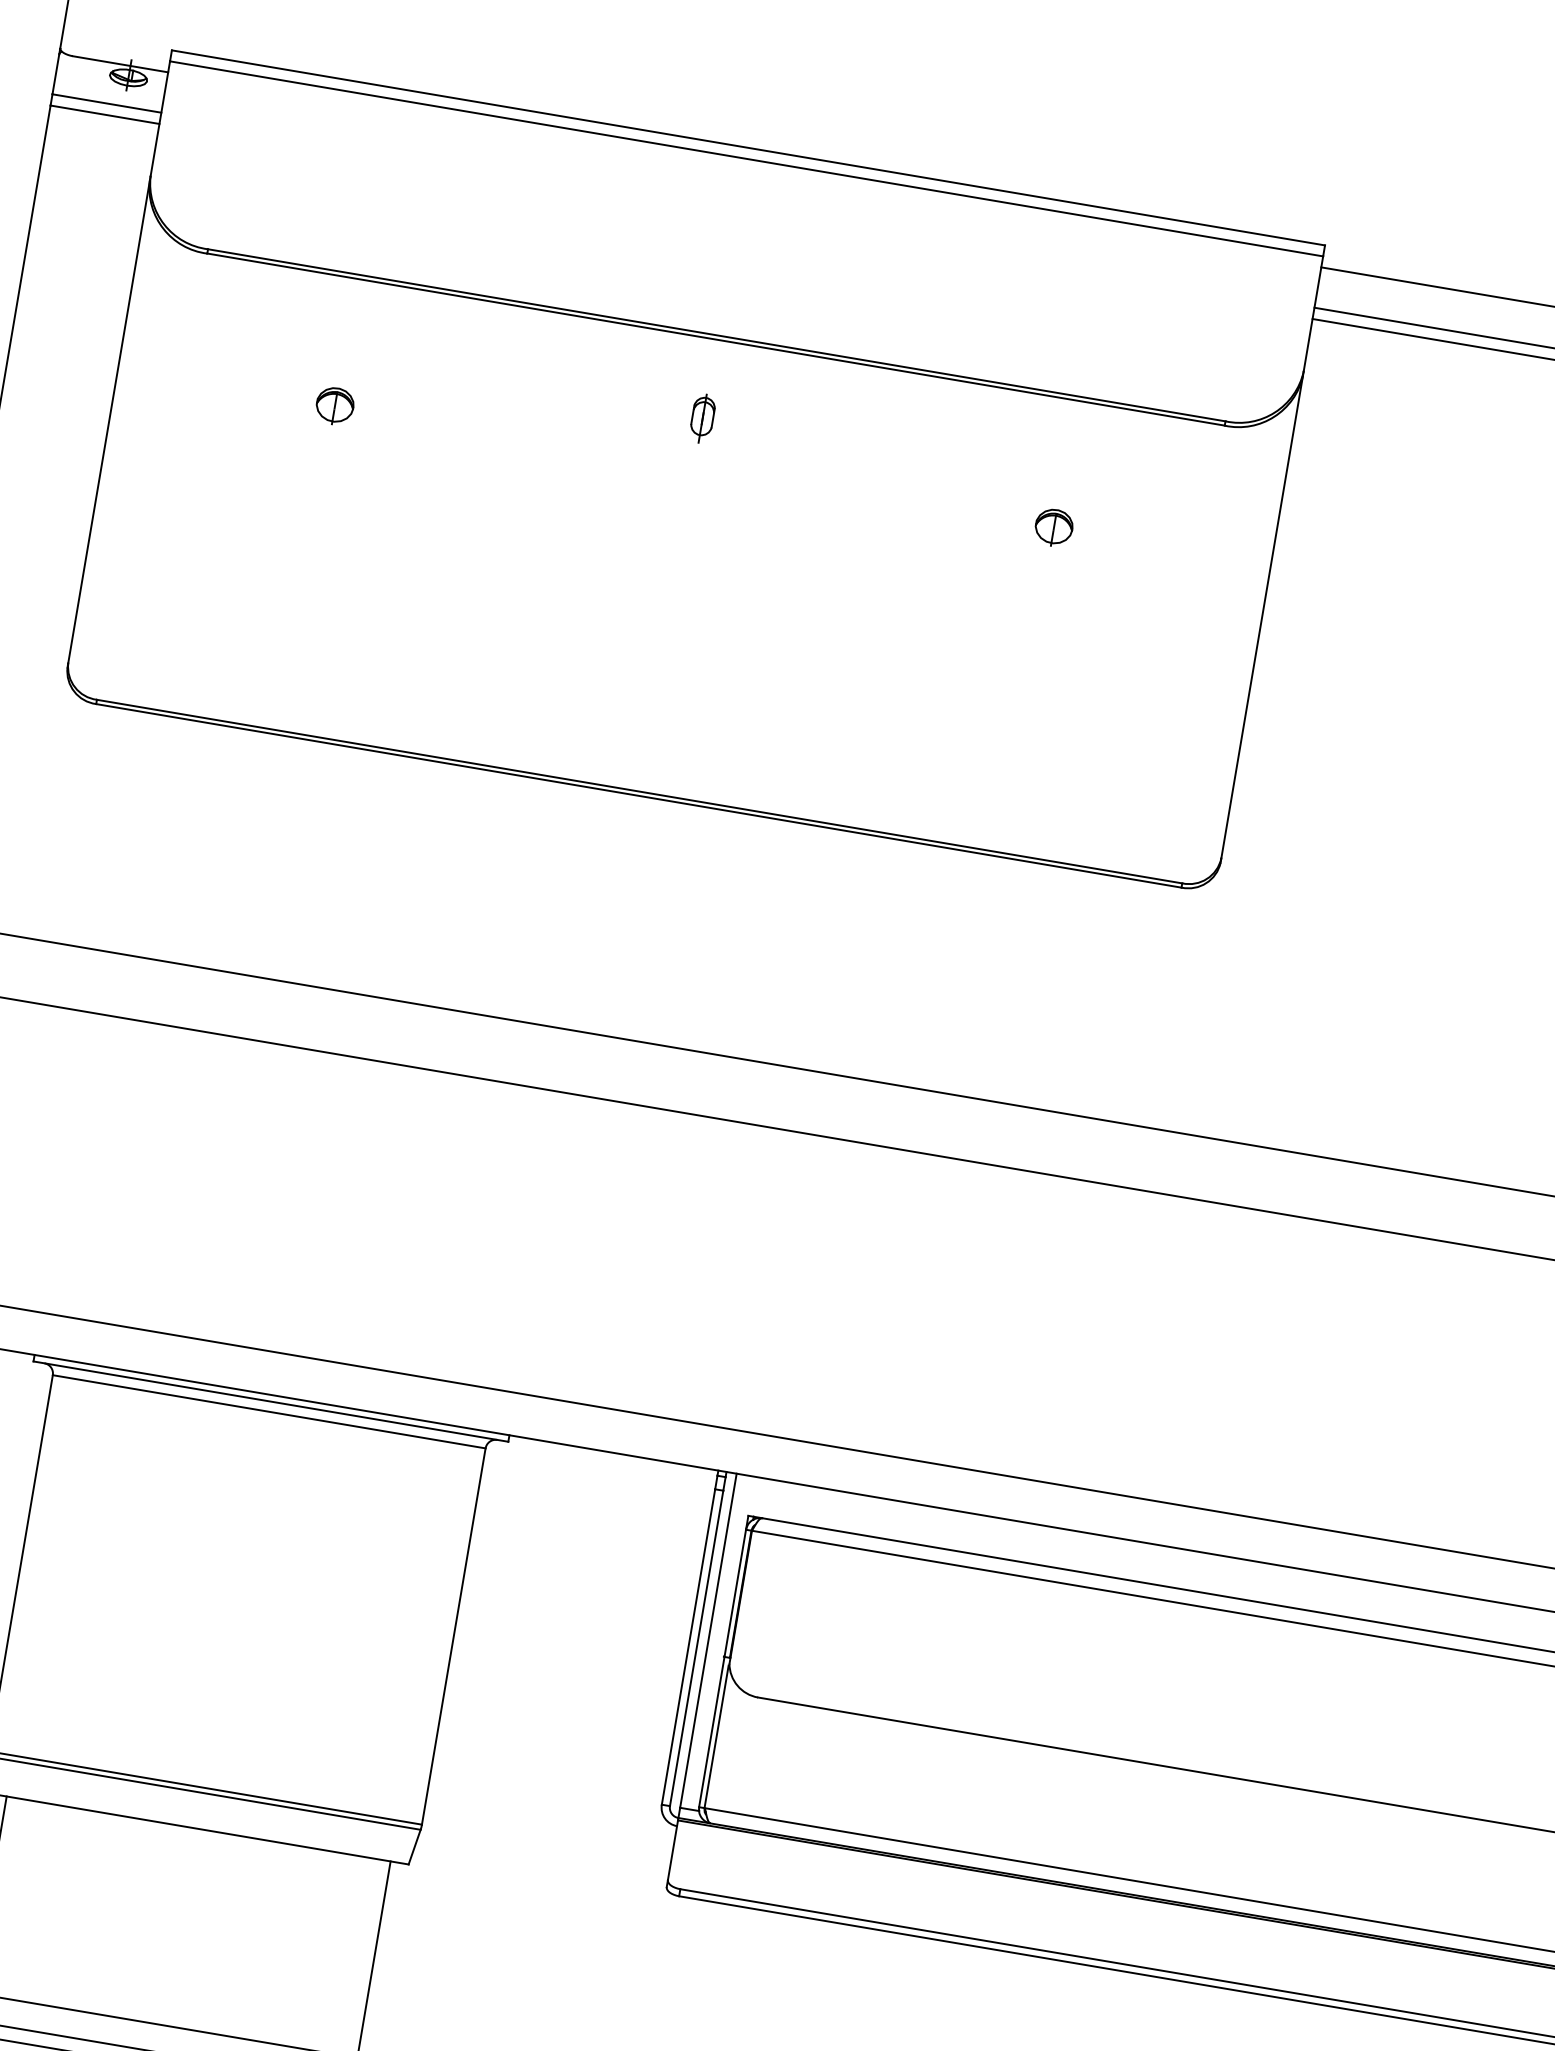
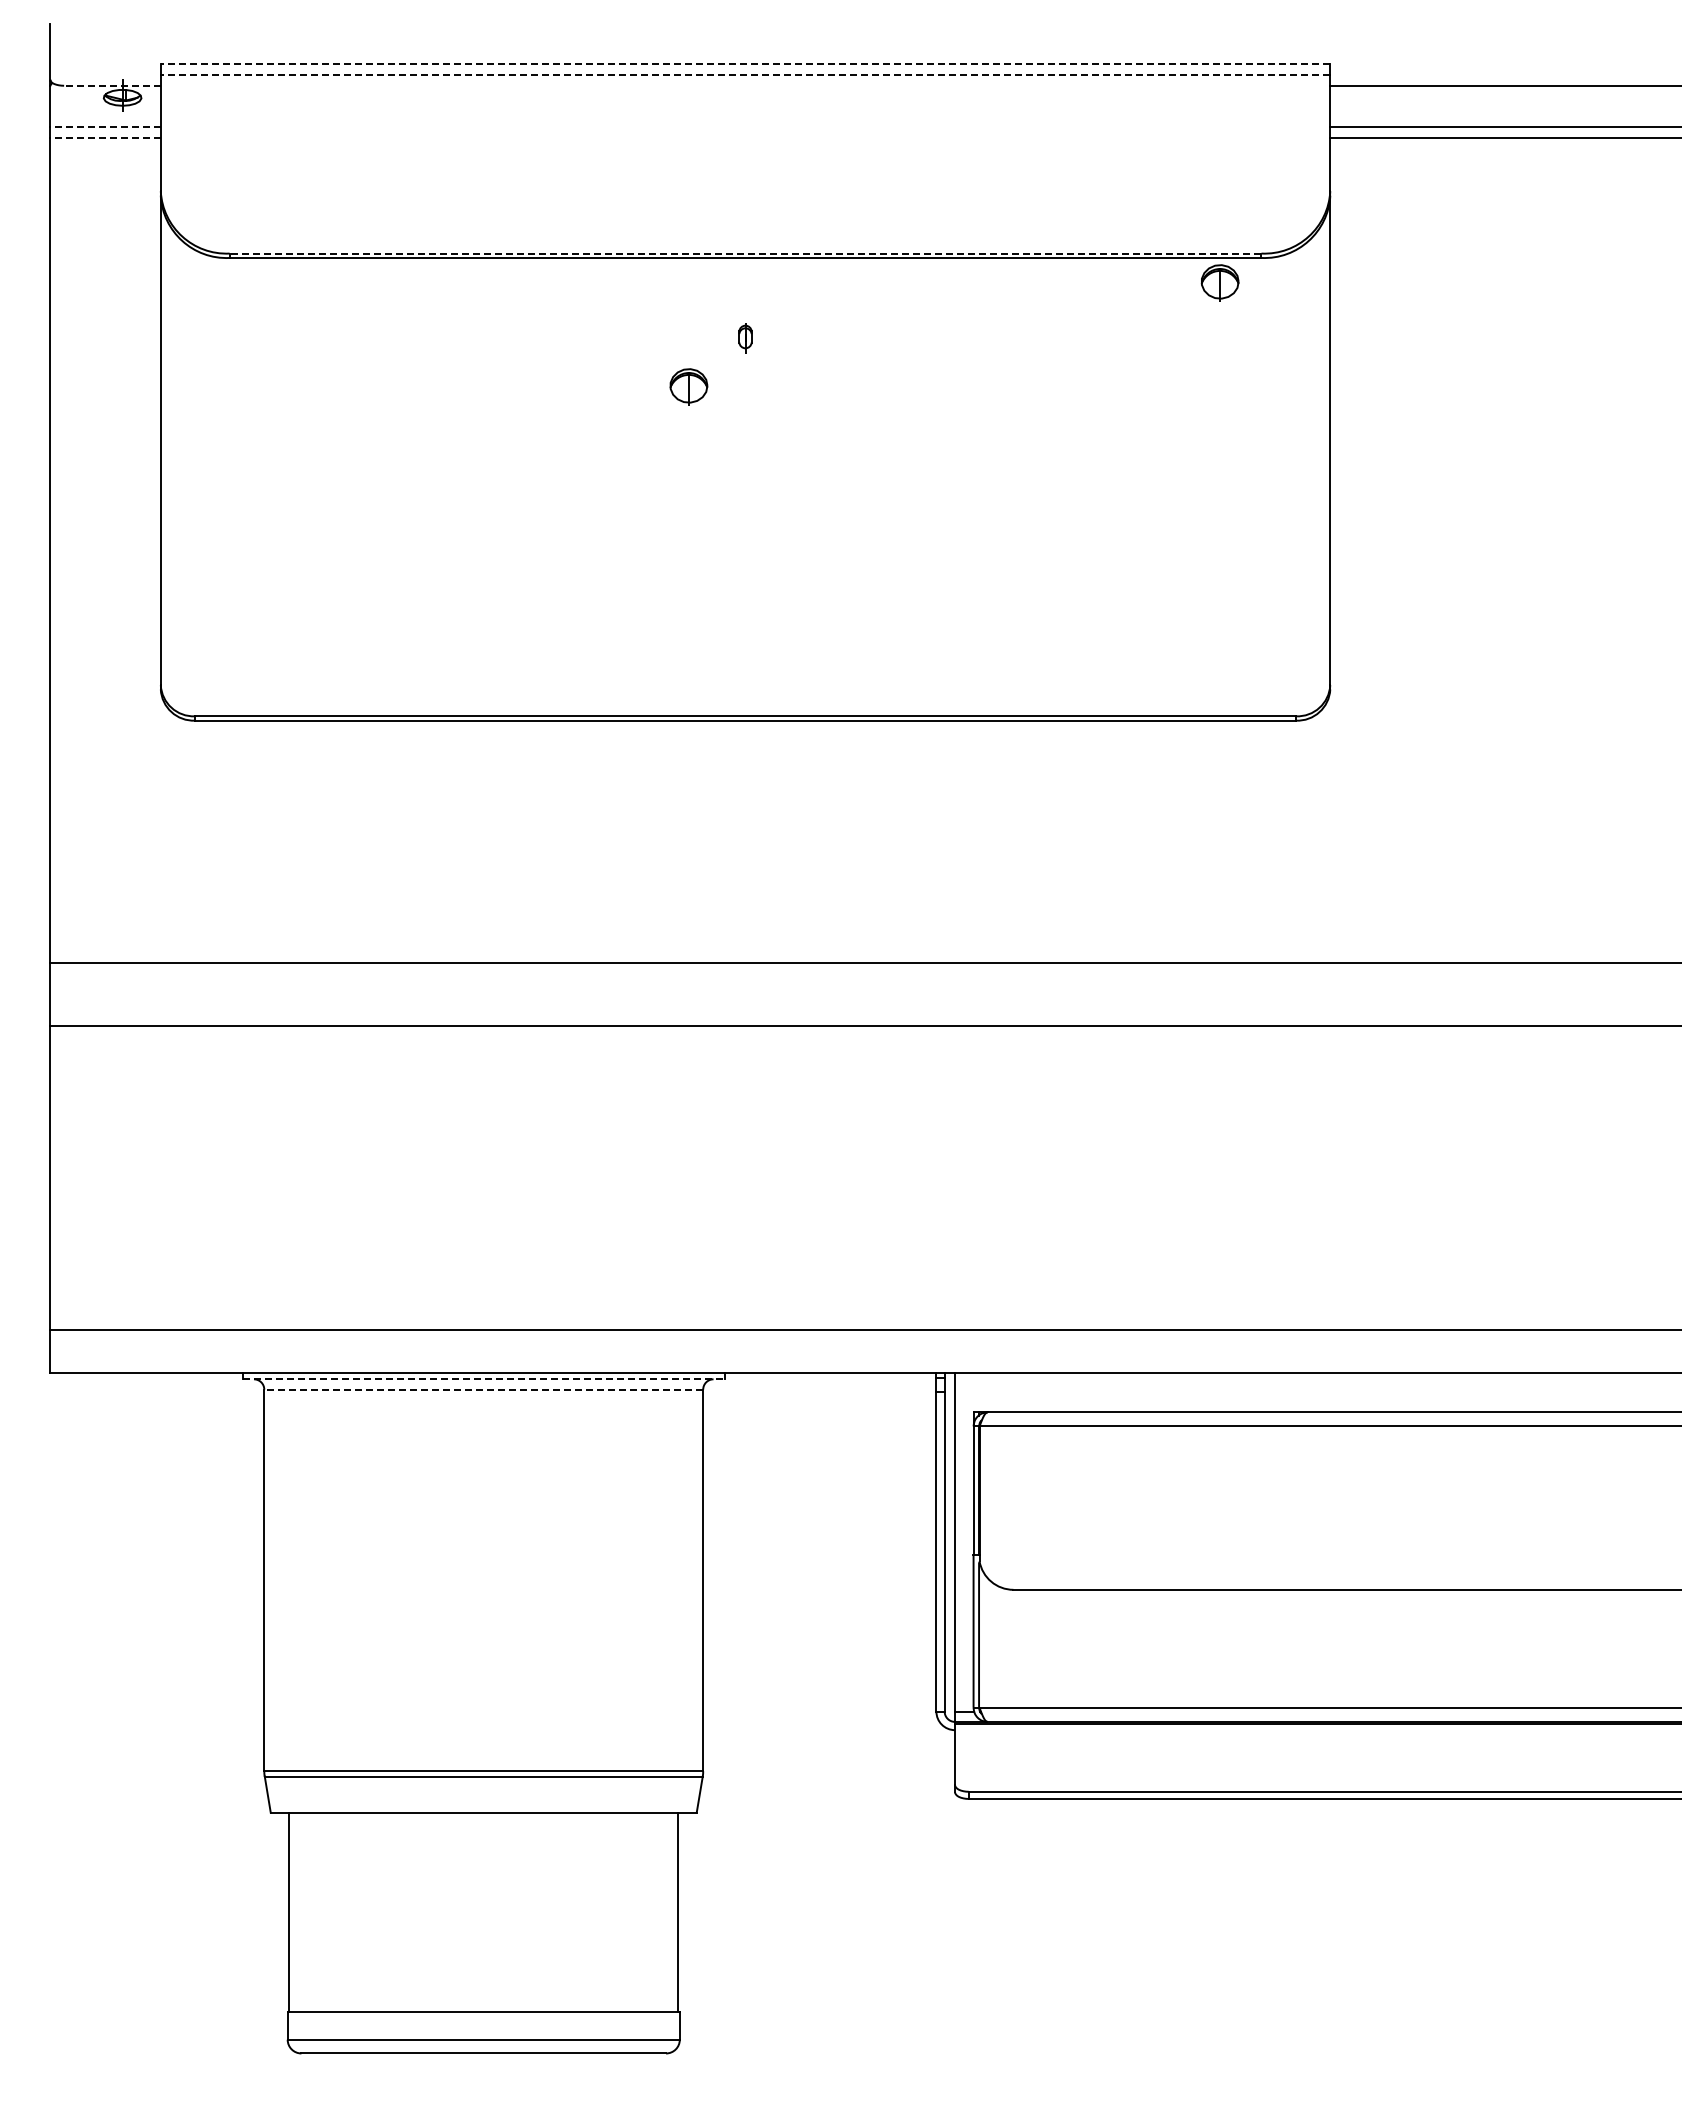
line: (119, 63) -> (111, 85), solid -> dashed
line: (106, 103) -> (105, 126), solid -> dashed
line: (104, 115) -> (105, 138), solid -> dashed
line: (748, 147) -> (745, 63), solid -> dashed
line: (746, 158) -> (745, 74), solid -> dashed
line: (716, 335) -> (745, 253), solid -> dashed
part: (334, 405) -> (688, 386), moved
part: (702, 419) -> (745, 338), size x0.6
part: (1053, 527) -> (1219, 282), moved
line: (270, 1401) -> (483, 1379), solid -> dashed
line: (268, 1411) -> (483, 1389), solid -> dashed

